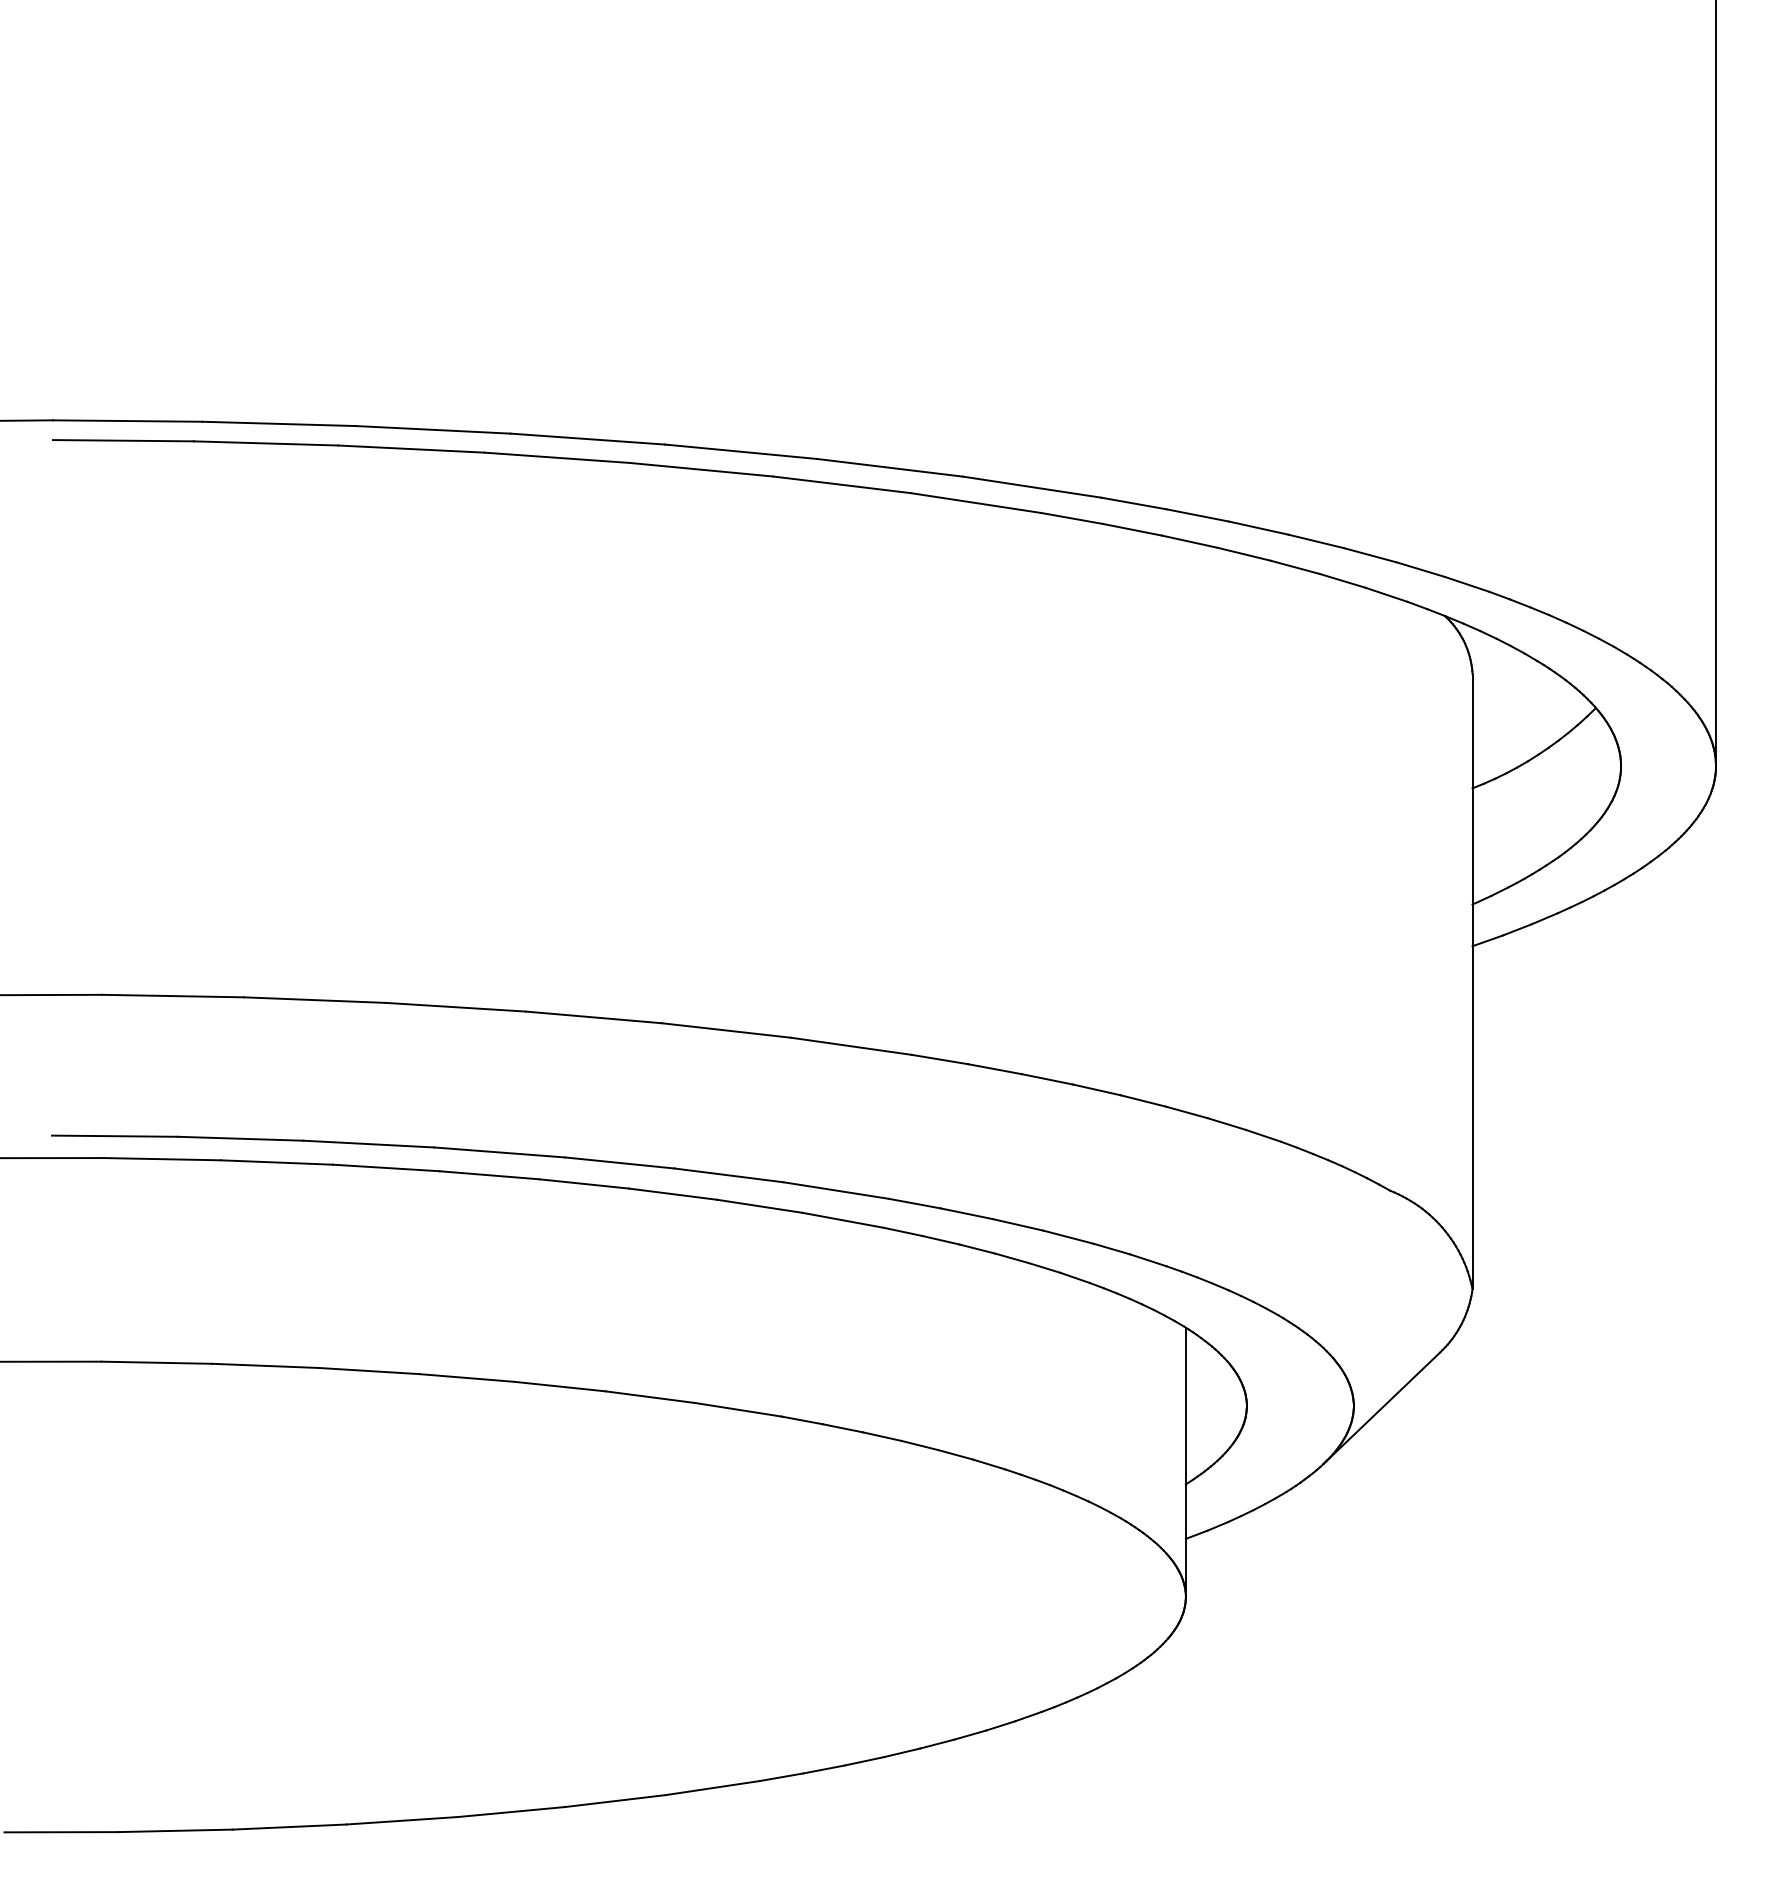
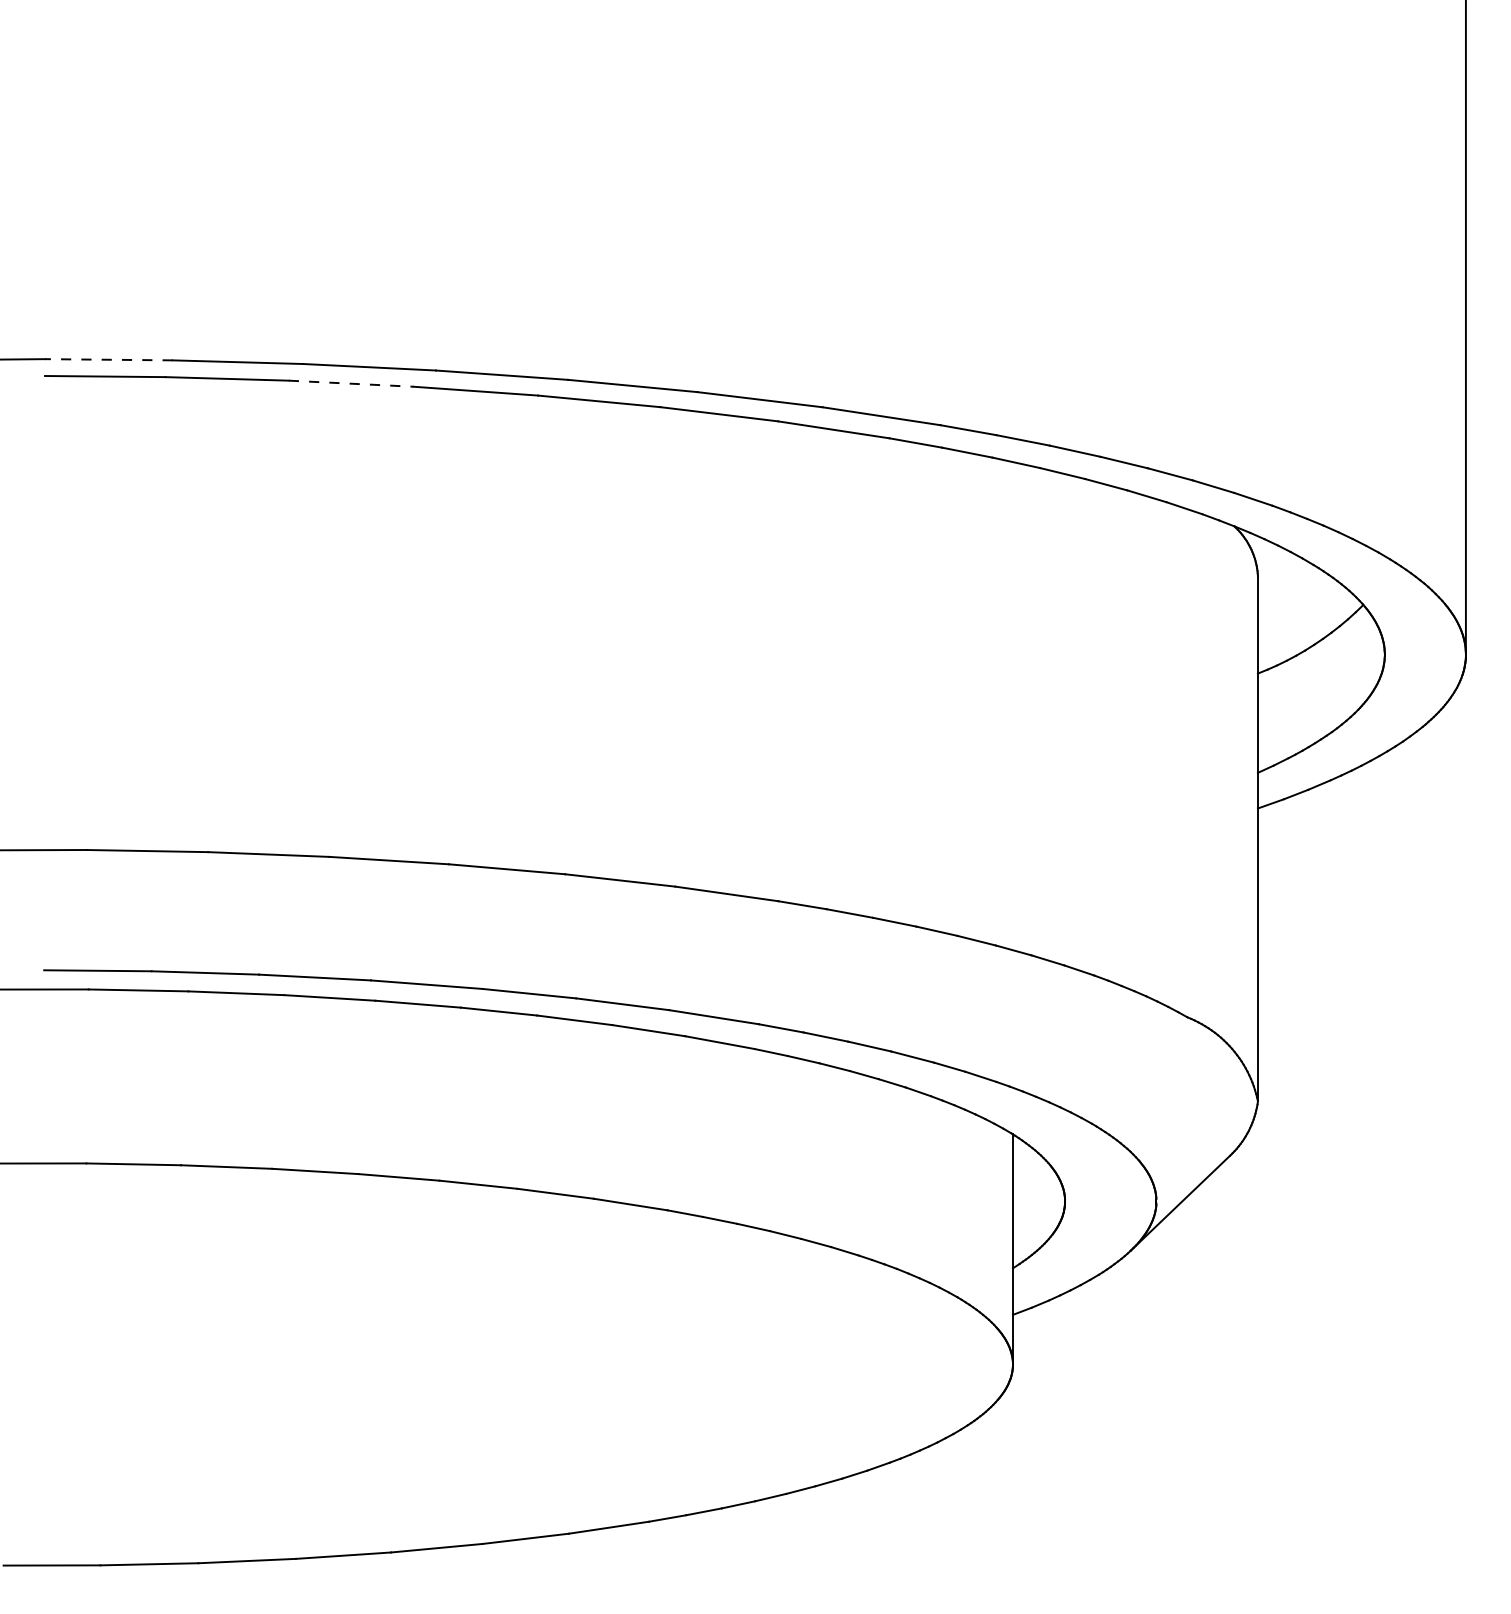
line: (127, 421) -> (108, 360), solid -> dashed
line: (411, 449) -> (351, 384), solid -> dashed

